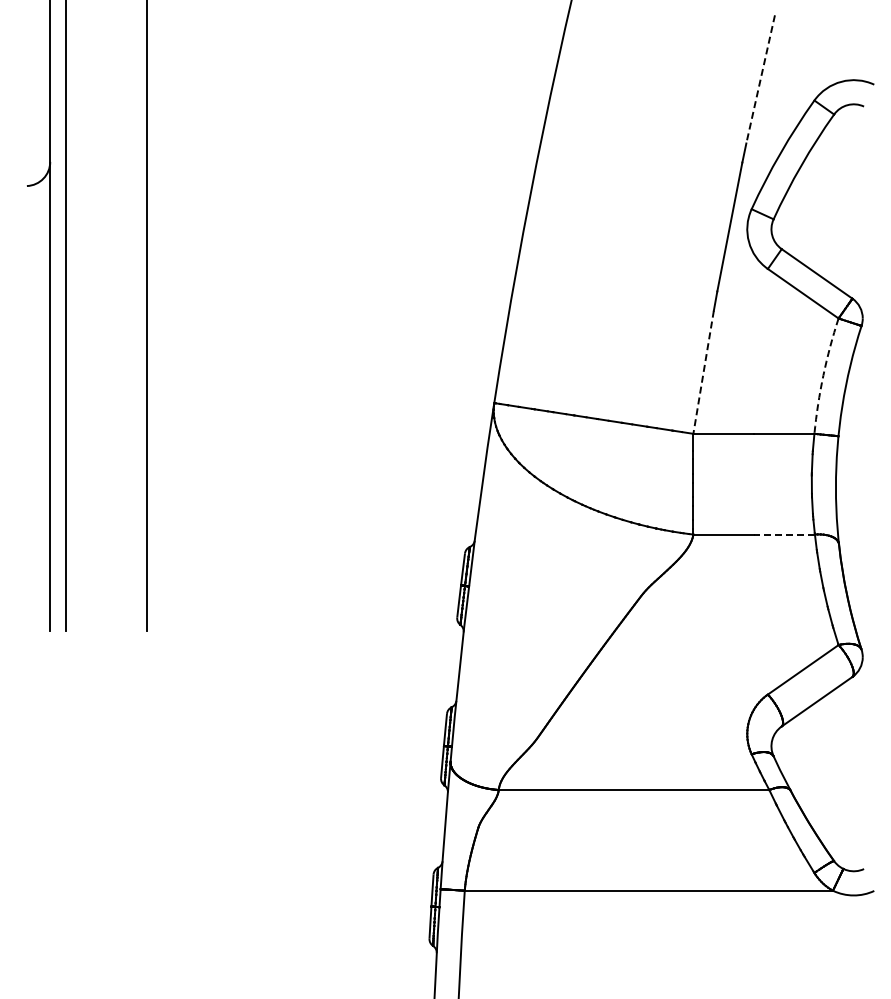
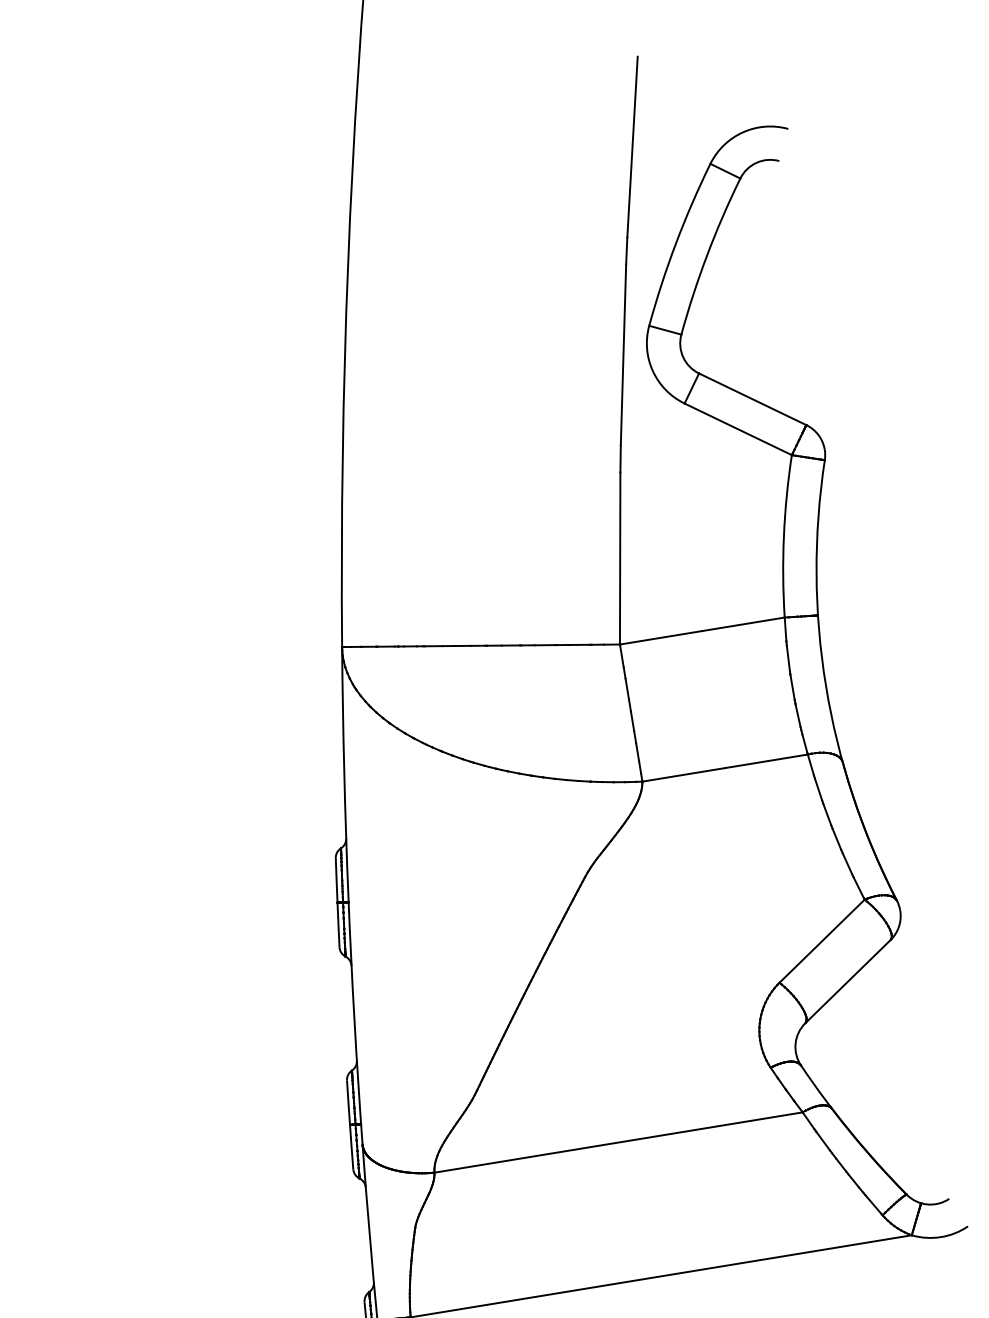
line: (760, 79) -> (632, 147), dashed -> solid
line: (703, 372) -> (620, 558), dashed -> solid
arc: (823, 375) -> (784, 536), dashed -> solid
line: (784, 534) -> (766, 761), dashed -> solid

